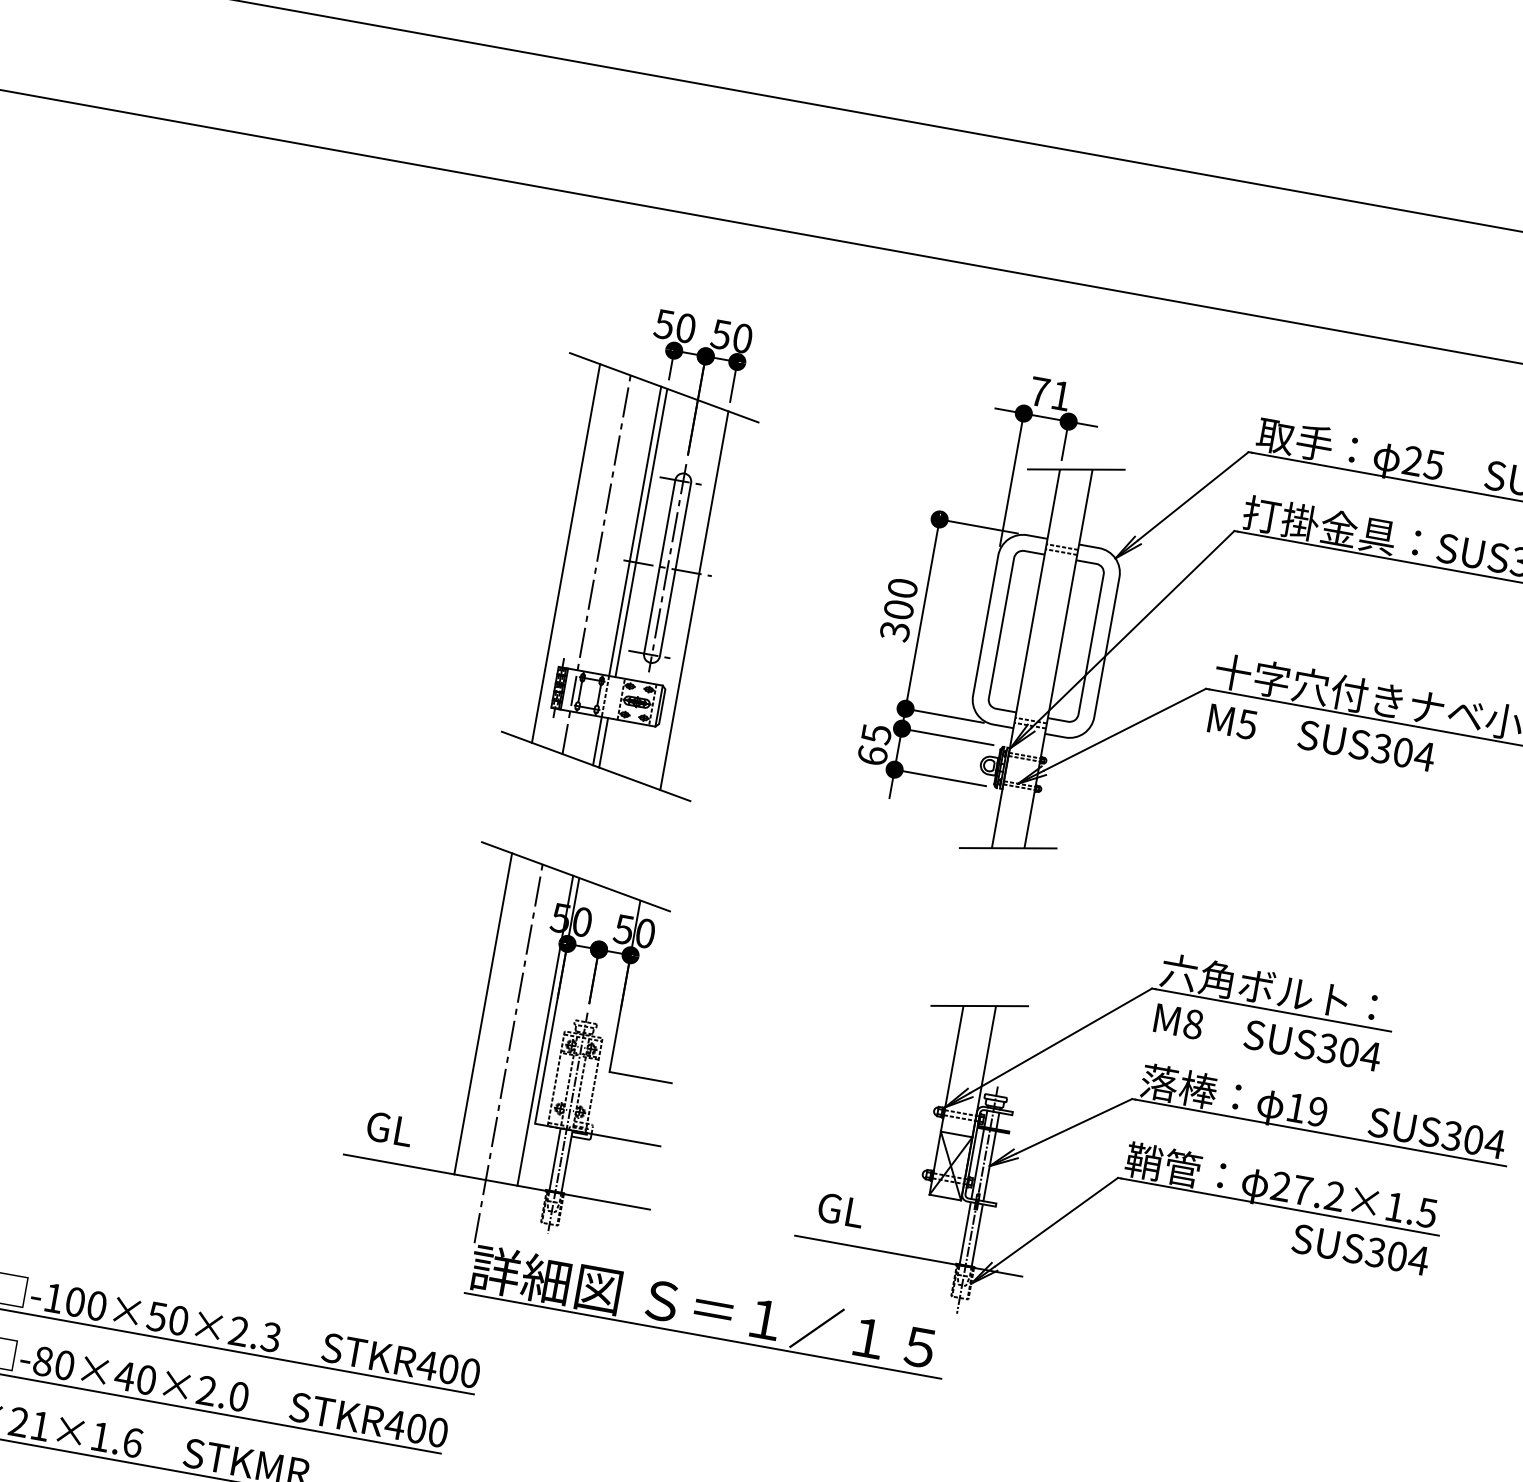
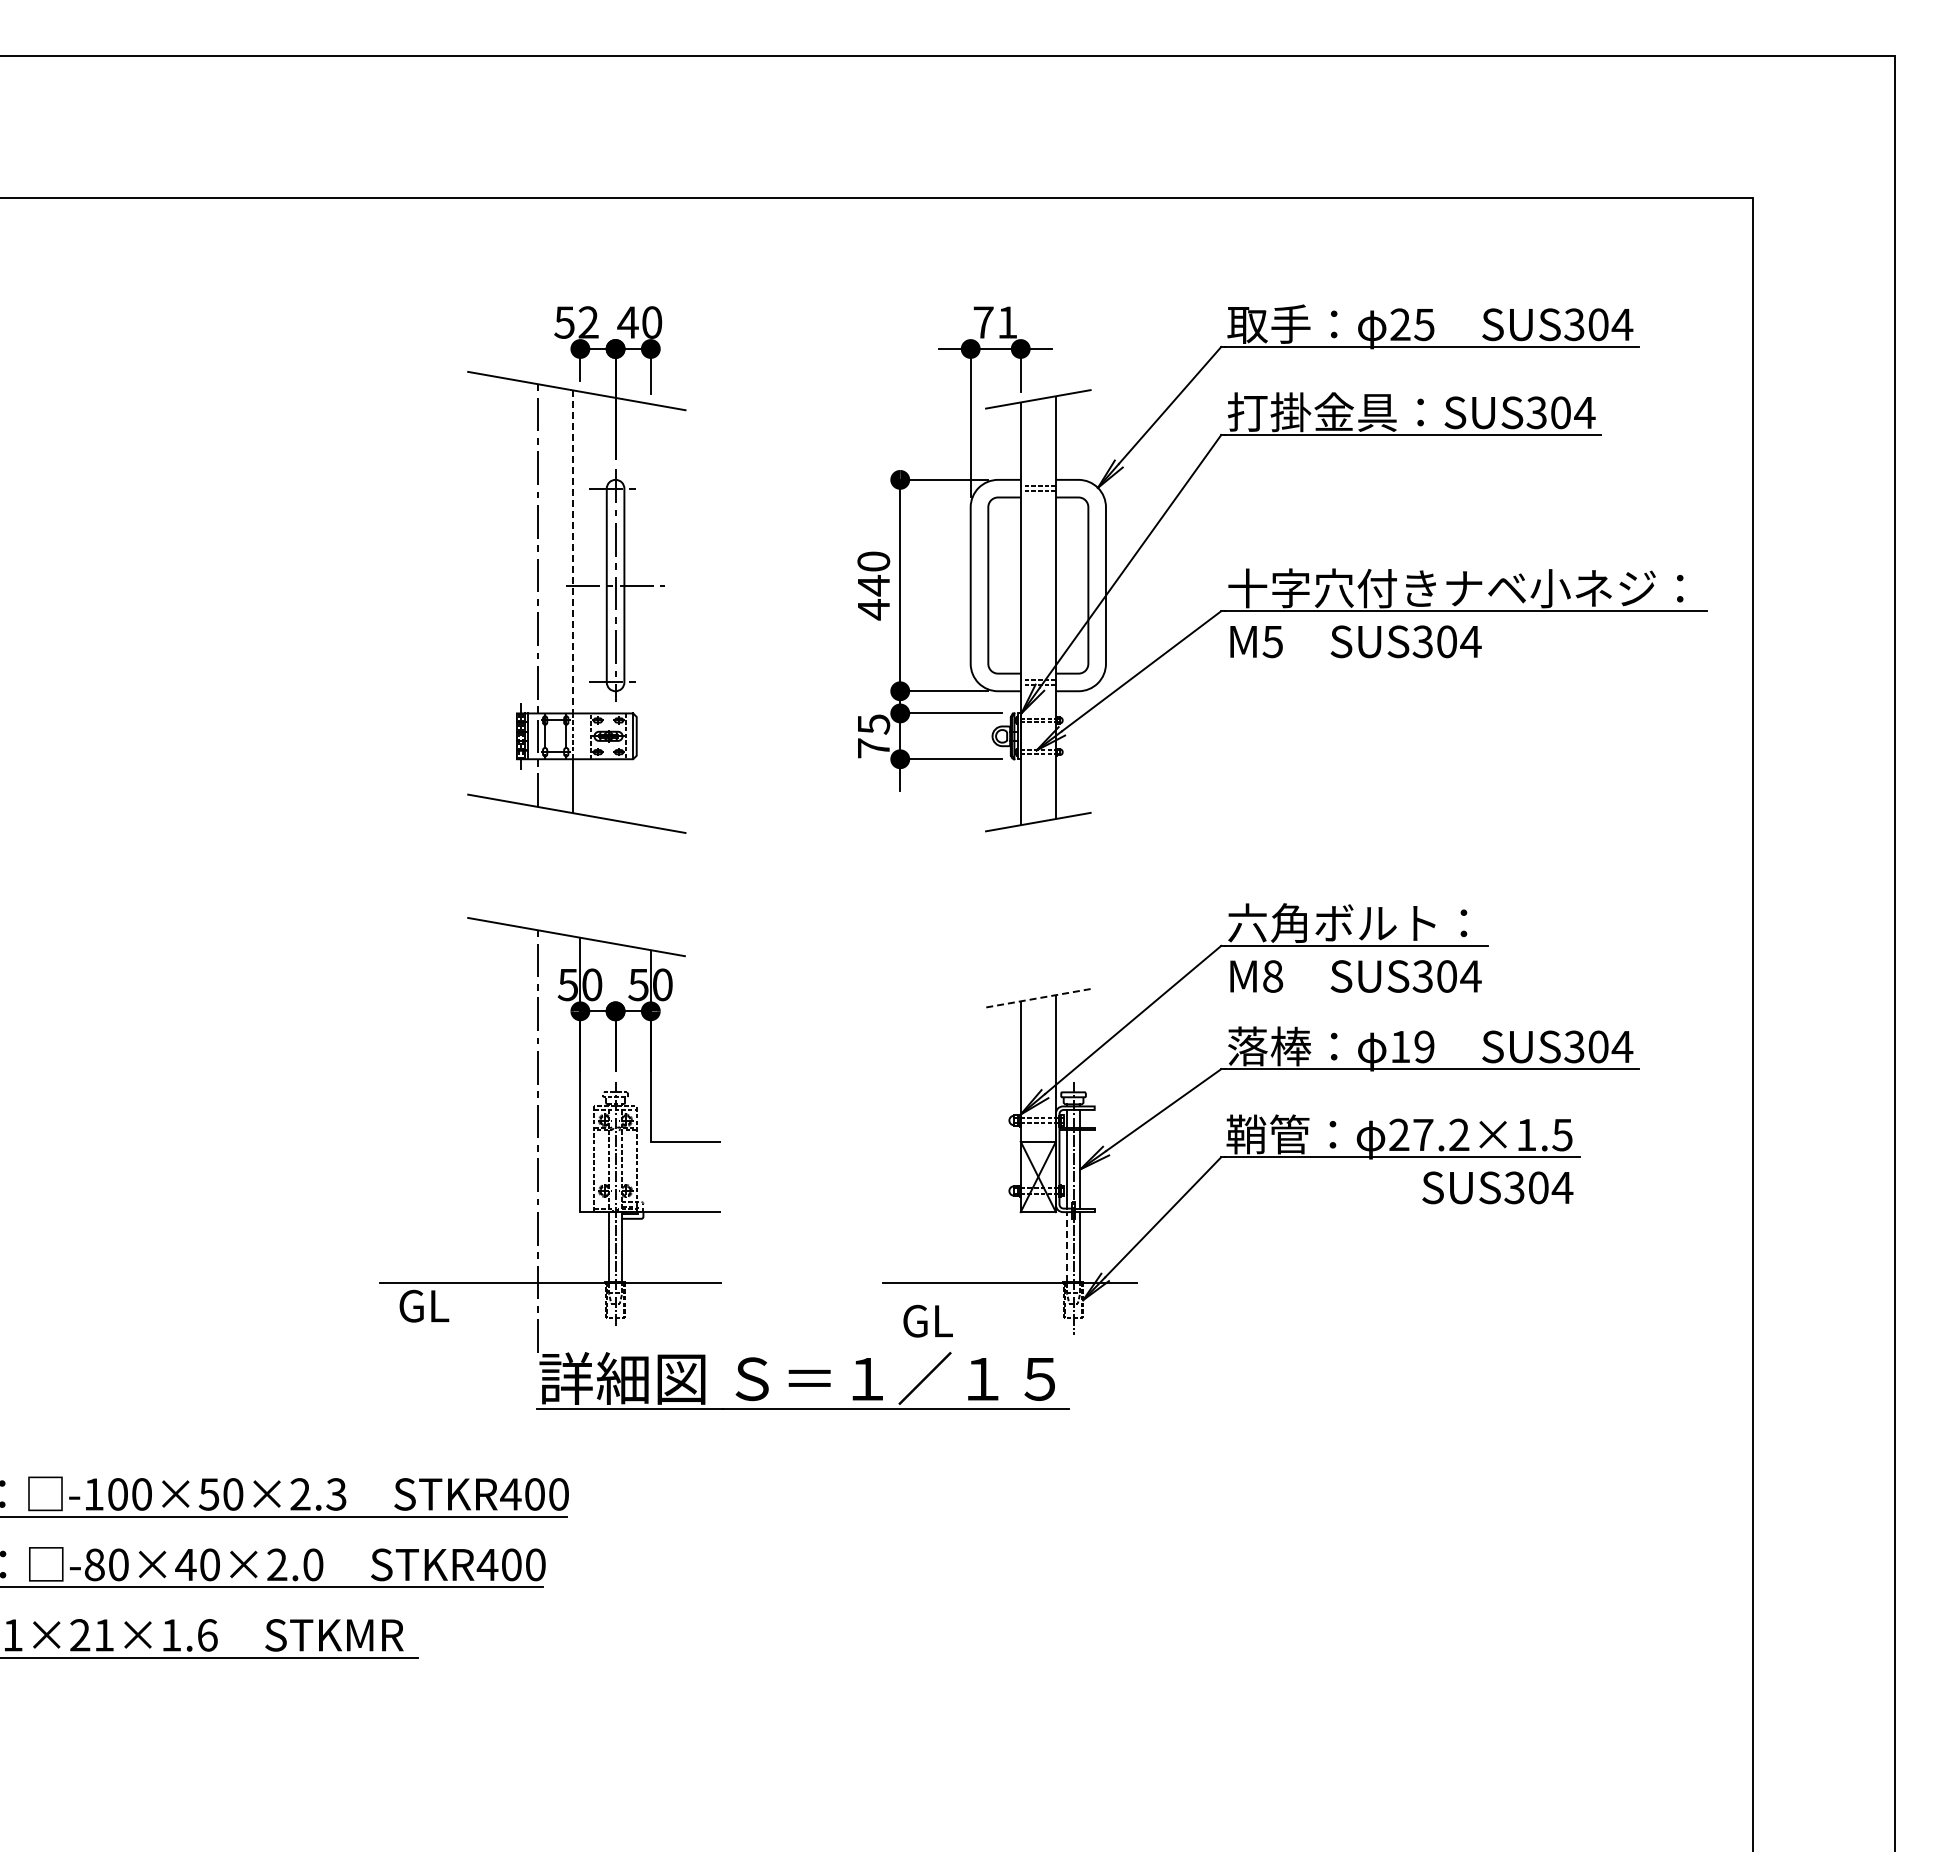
text: (685, 328) -> (588, 322), 50 -> 52
text: (720, 334) -> (627, 322), 50 -> 40
line: (635, 531) -> (573, 552), solid -> dashed
line: (641, 532) -> (580, 552), removed
line: (565, 553) -> (502, 589), removed
line: (694, 600) -> (650, 615), removed
text: (896, 620) -> (873, 597), 300 -> 440
line: (603, 742) -> (580, 786), removed
text: (872, 755) -> (873, 748), 65 -> 75
line: (978, 1006) -> (1037, 998), solid -> dashed
line: (482, 1013) -> (502, 1103), removed
line: (545, 1030) -> (573, 1109), removed
text: (390, 1128) -> (424, 1305), moved
text: (840, 1209) -> (927, 1320), moved
line: (964, 1232) -> (1066, 1246), solid -> dashed

